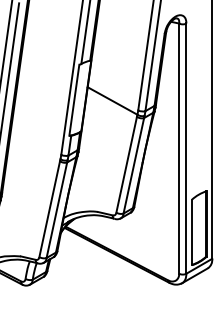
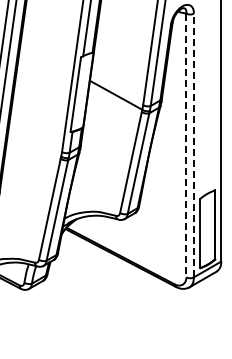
line: (179, 148) -> (186, 145), solid -> dashed
line: (186, 148) -> (194, 145), solid -> dashed

